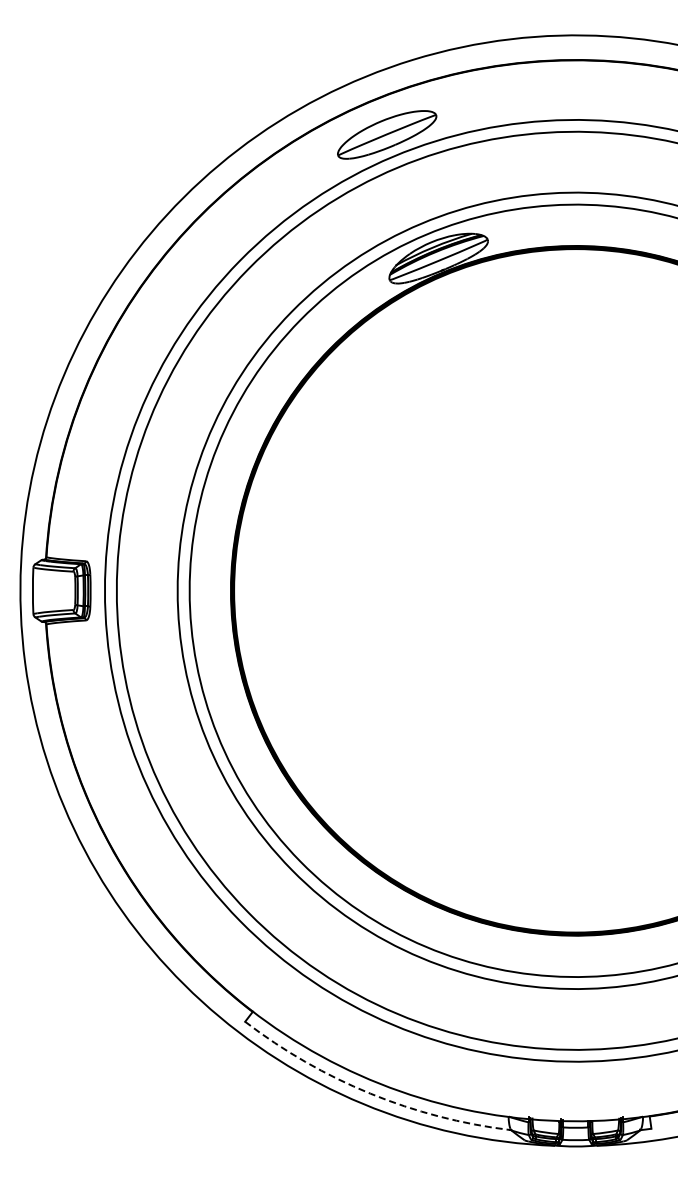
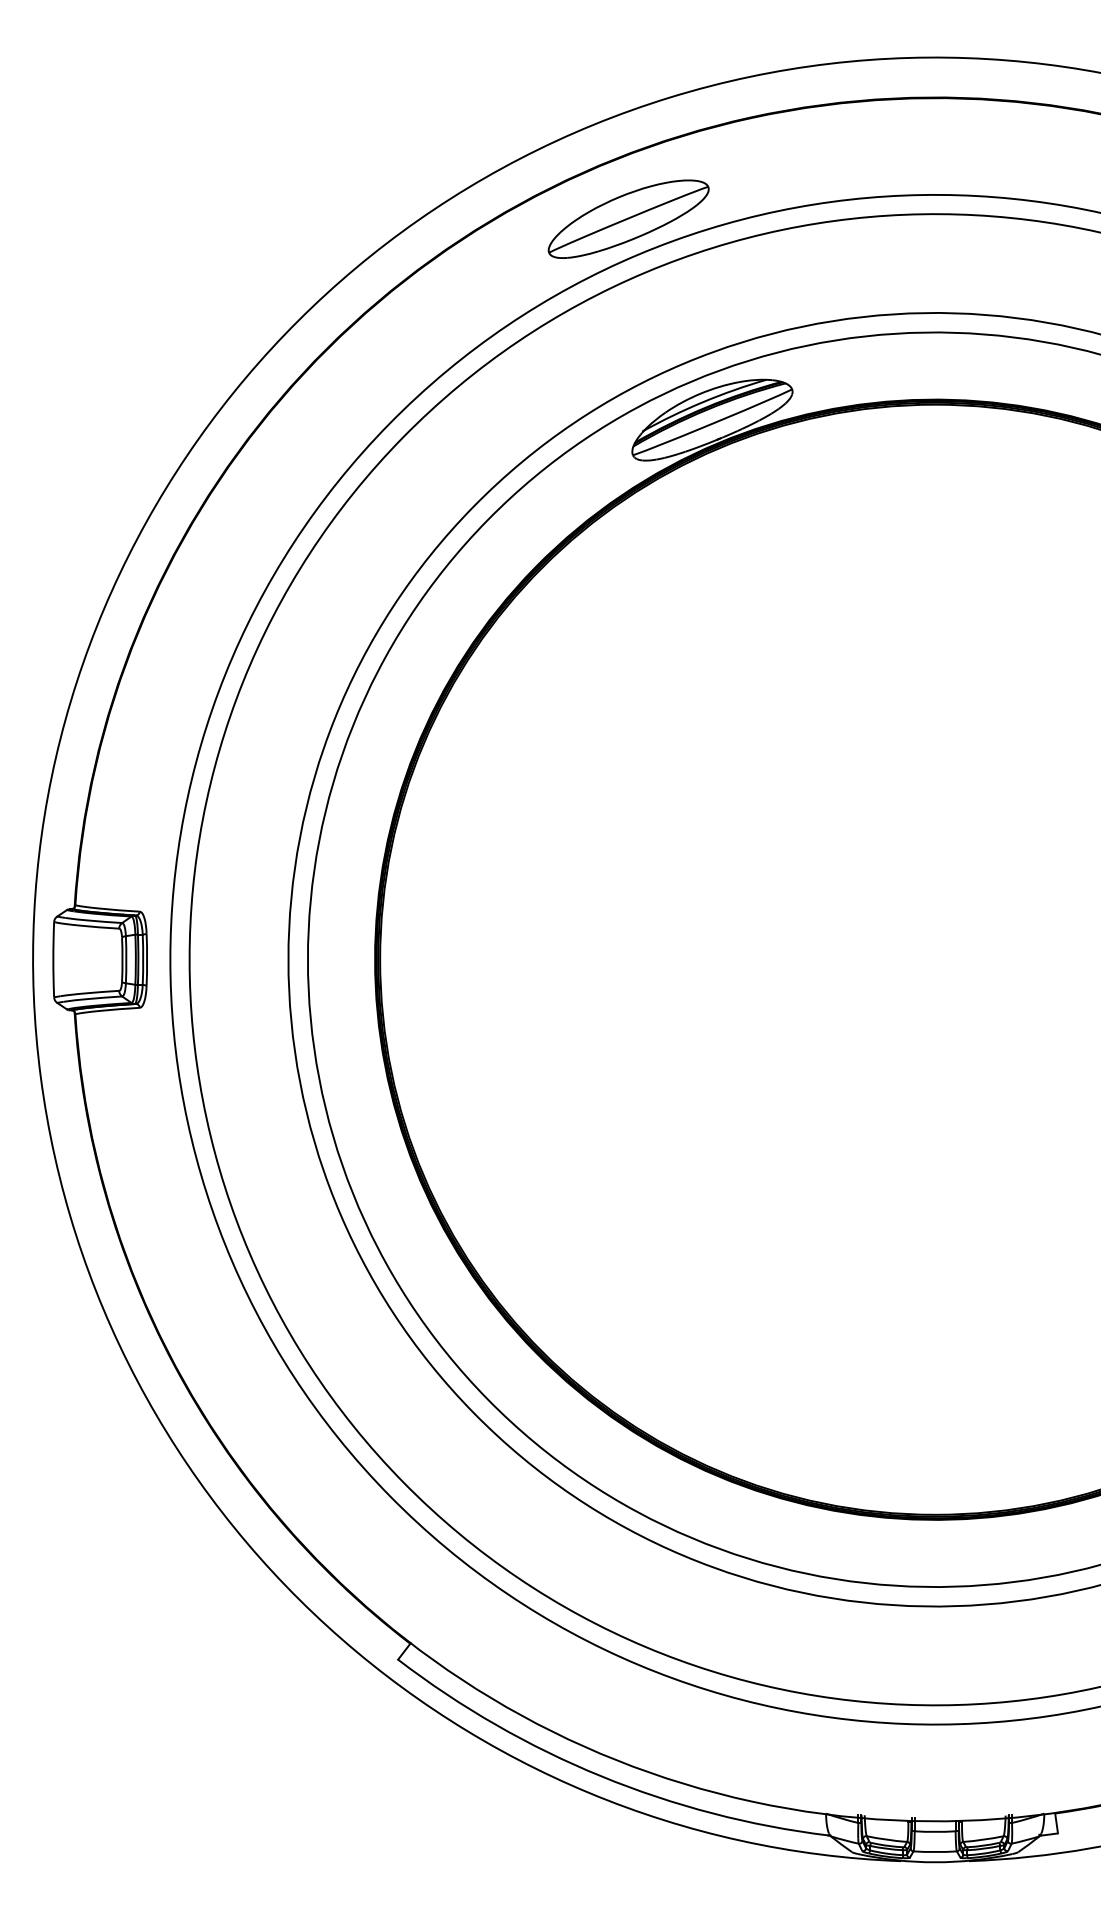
arc: (370, 1093) -> (601, 1776), dashed -> solid

